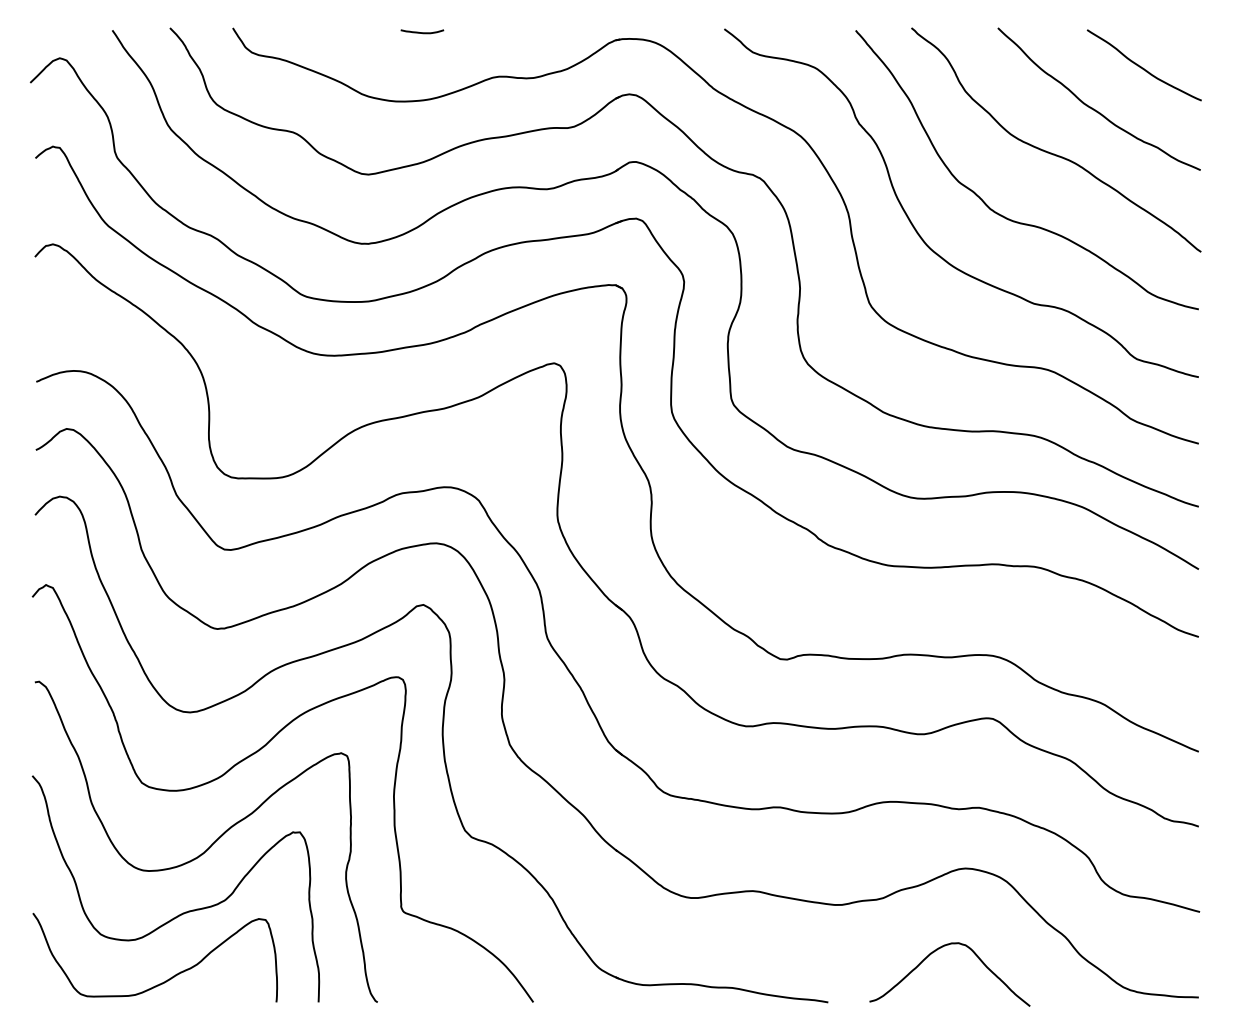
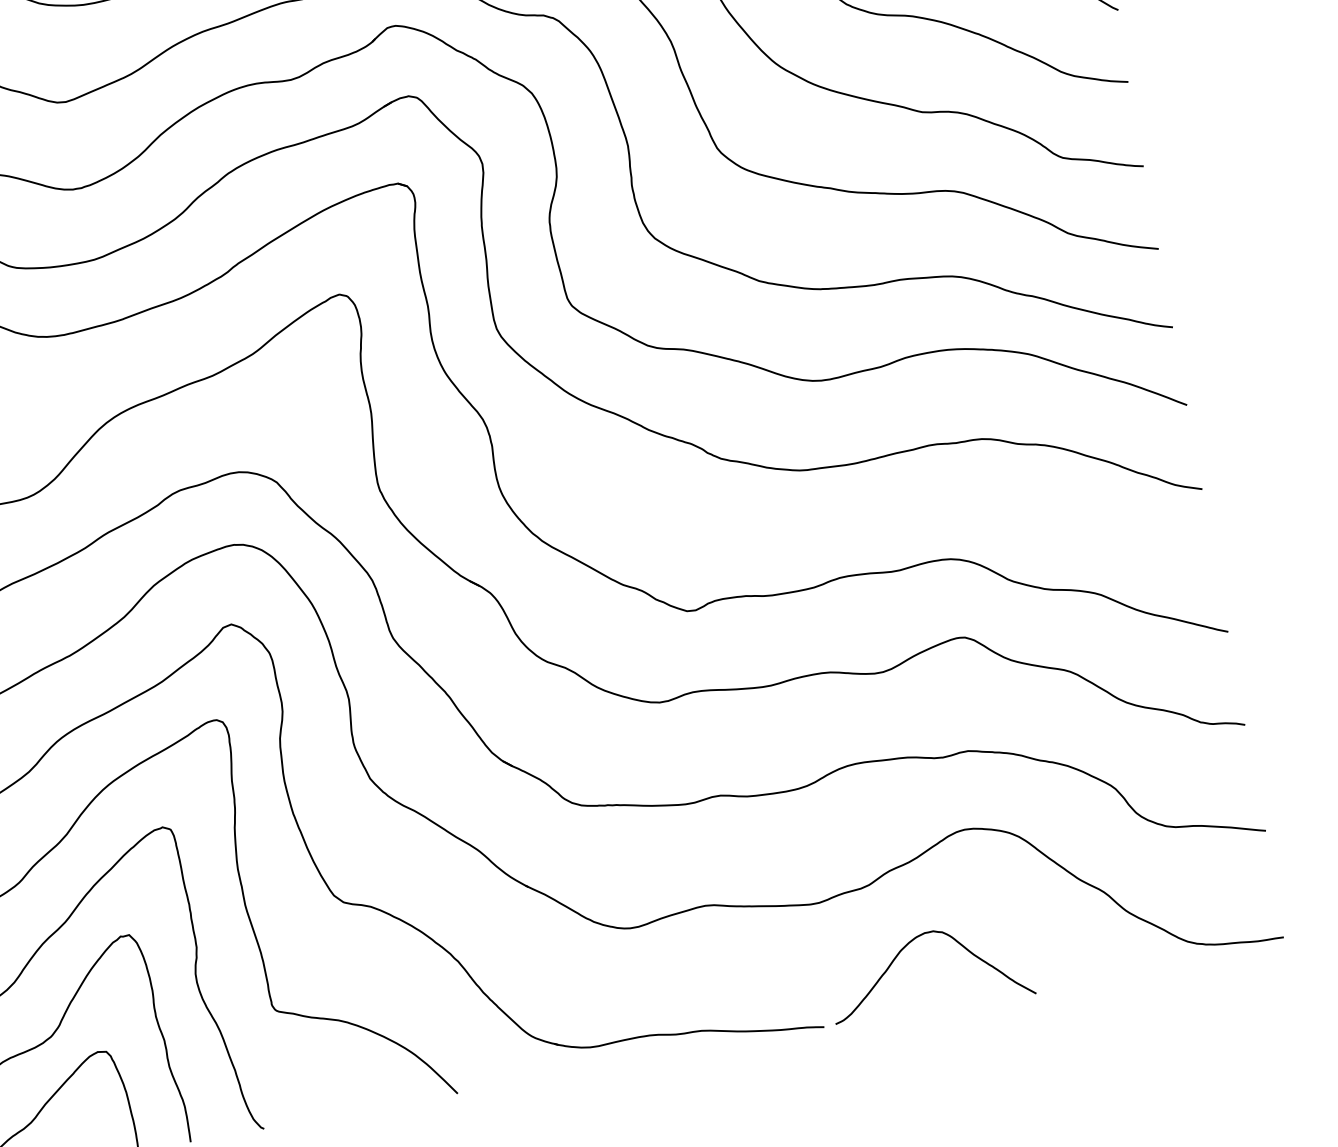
curve: (934, 952) -> (905, 948), moved

